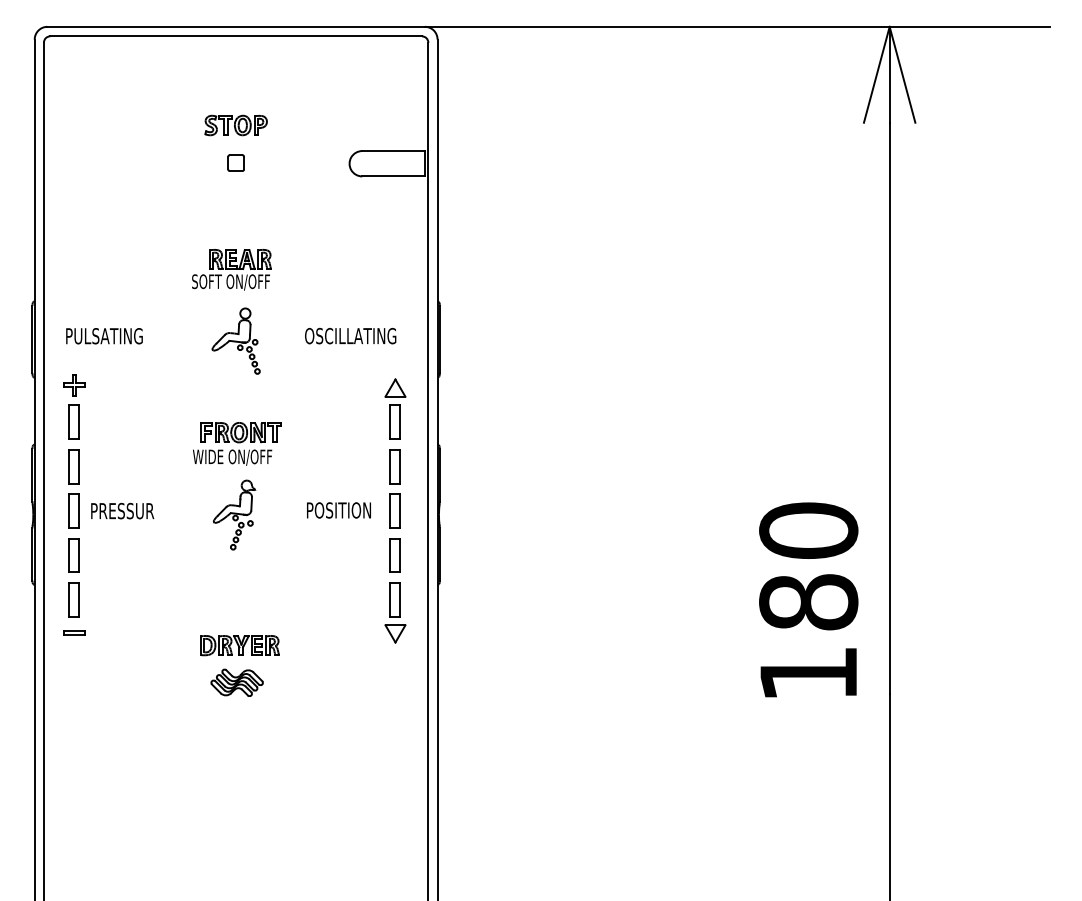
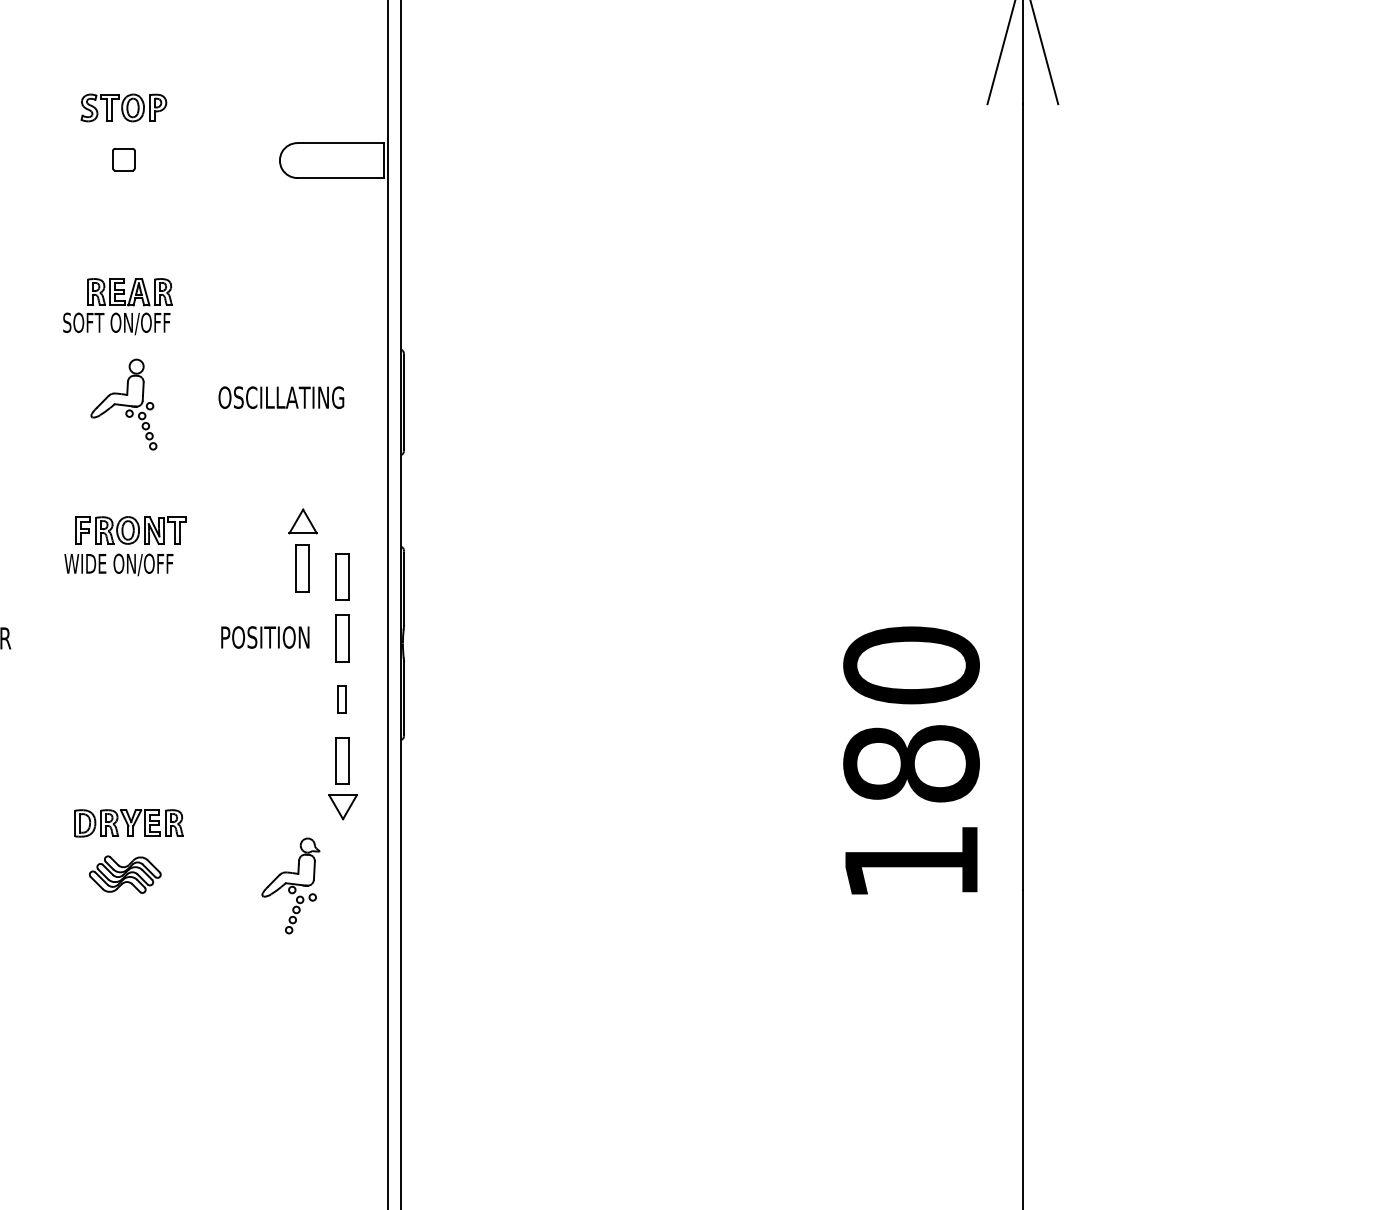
part: (395, 408) -> (303, 549), moved
part: (234, 514) -> (290, 885), moved
part: (394, 555) -> (341, 699), size x0.6

